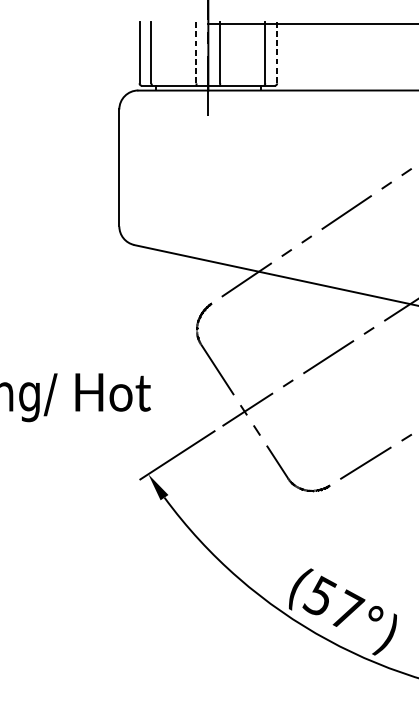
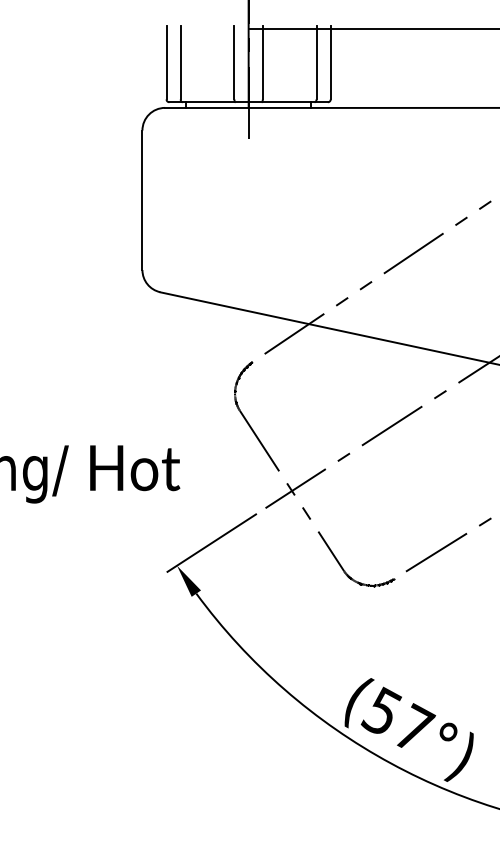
line: (196, 52) -> (234, 62), dashed -> solid
line: (276, 52) -> (330, 62), dashed -> solid

